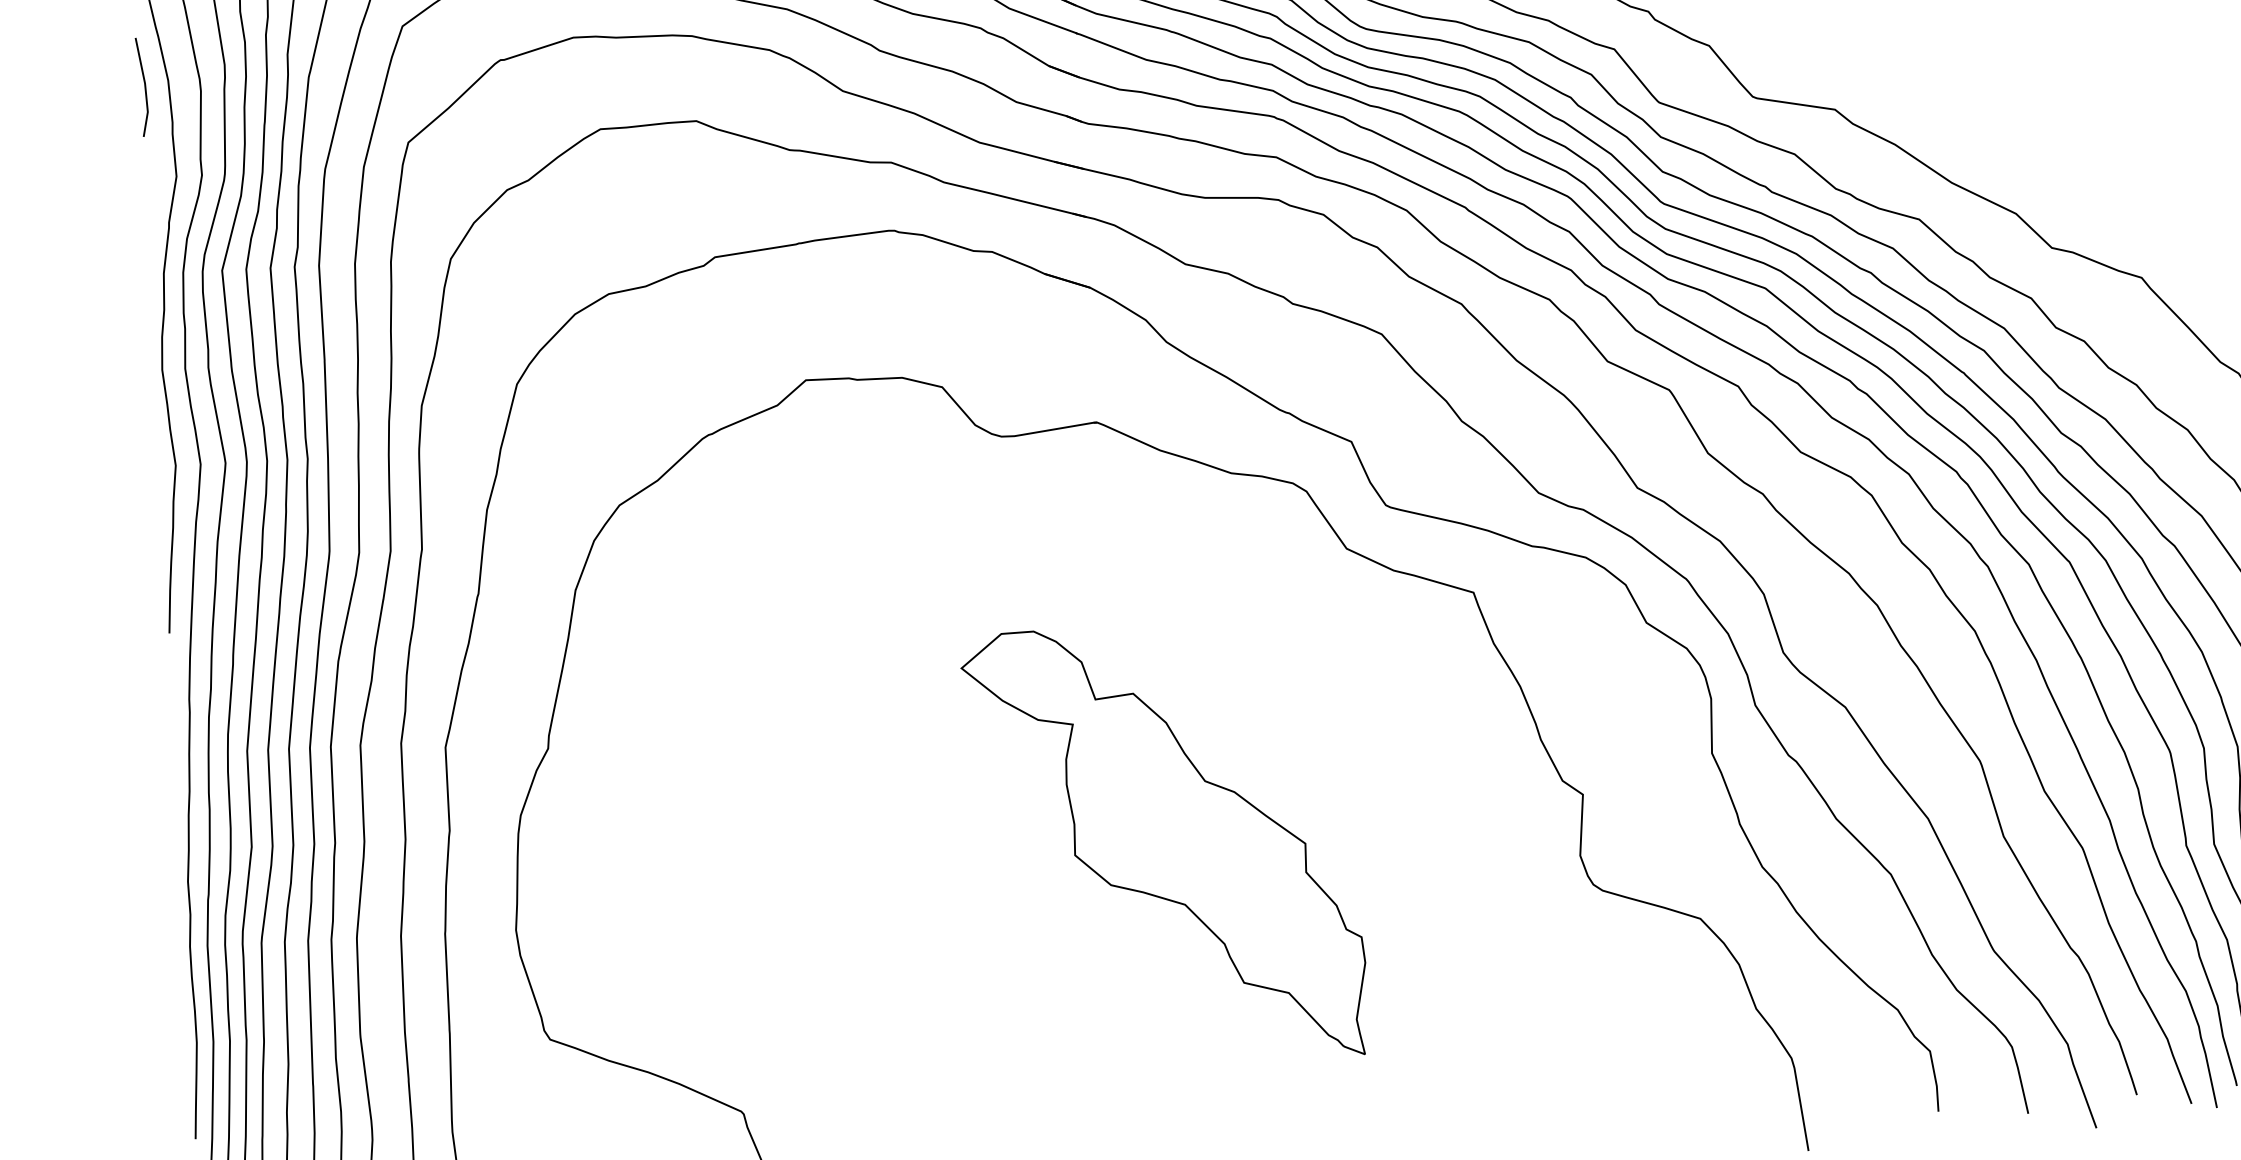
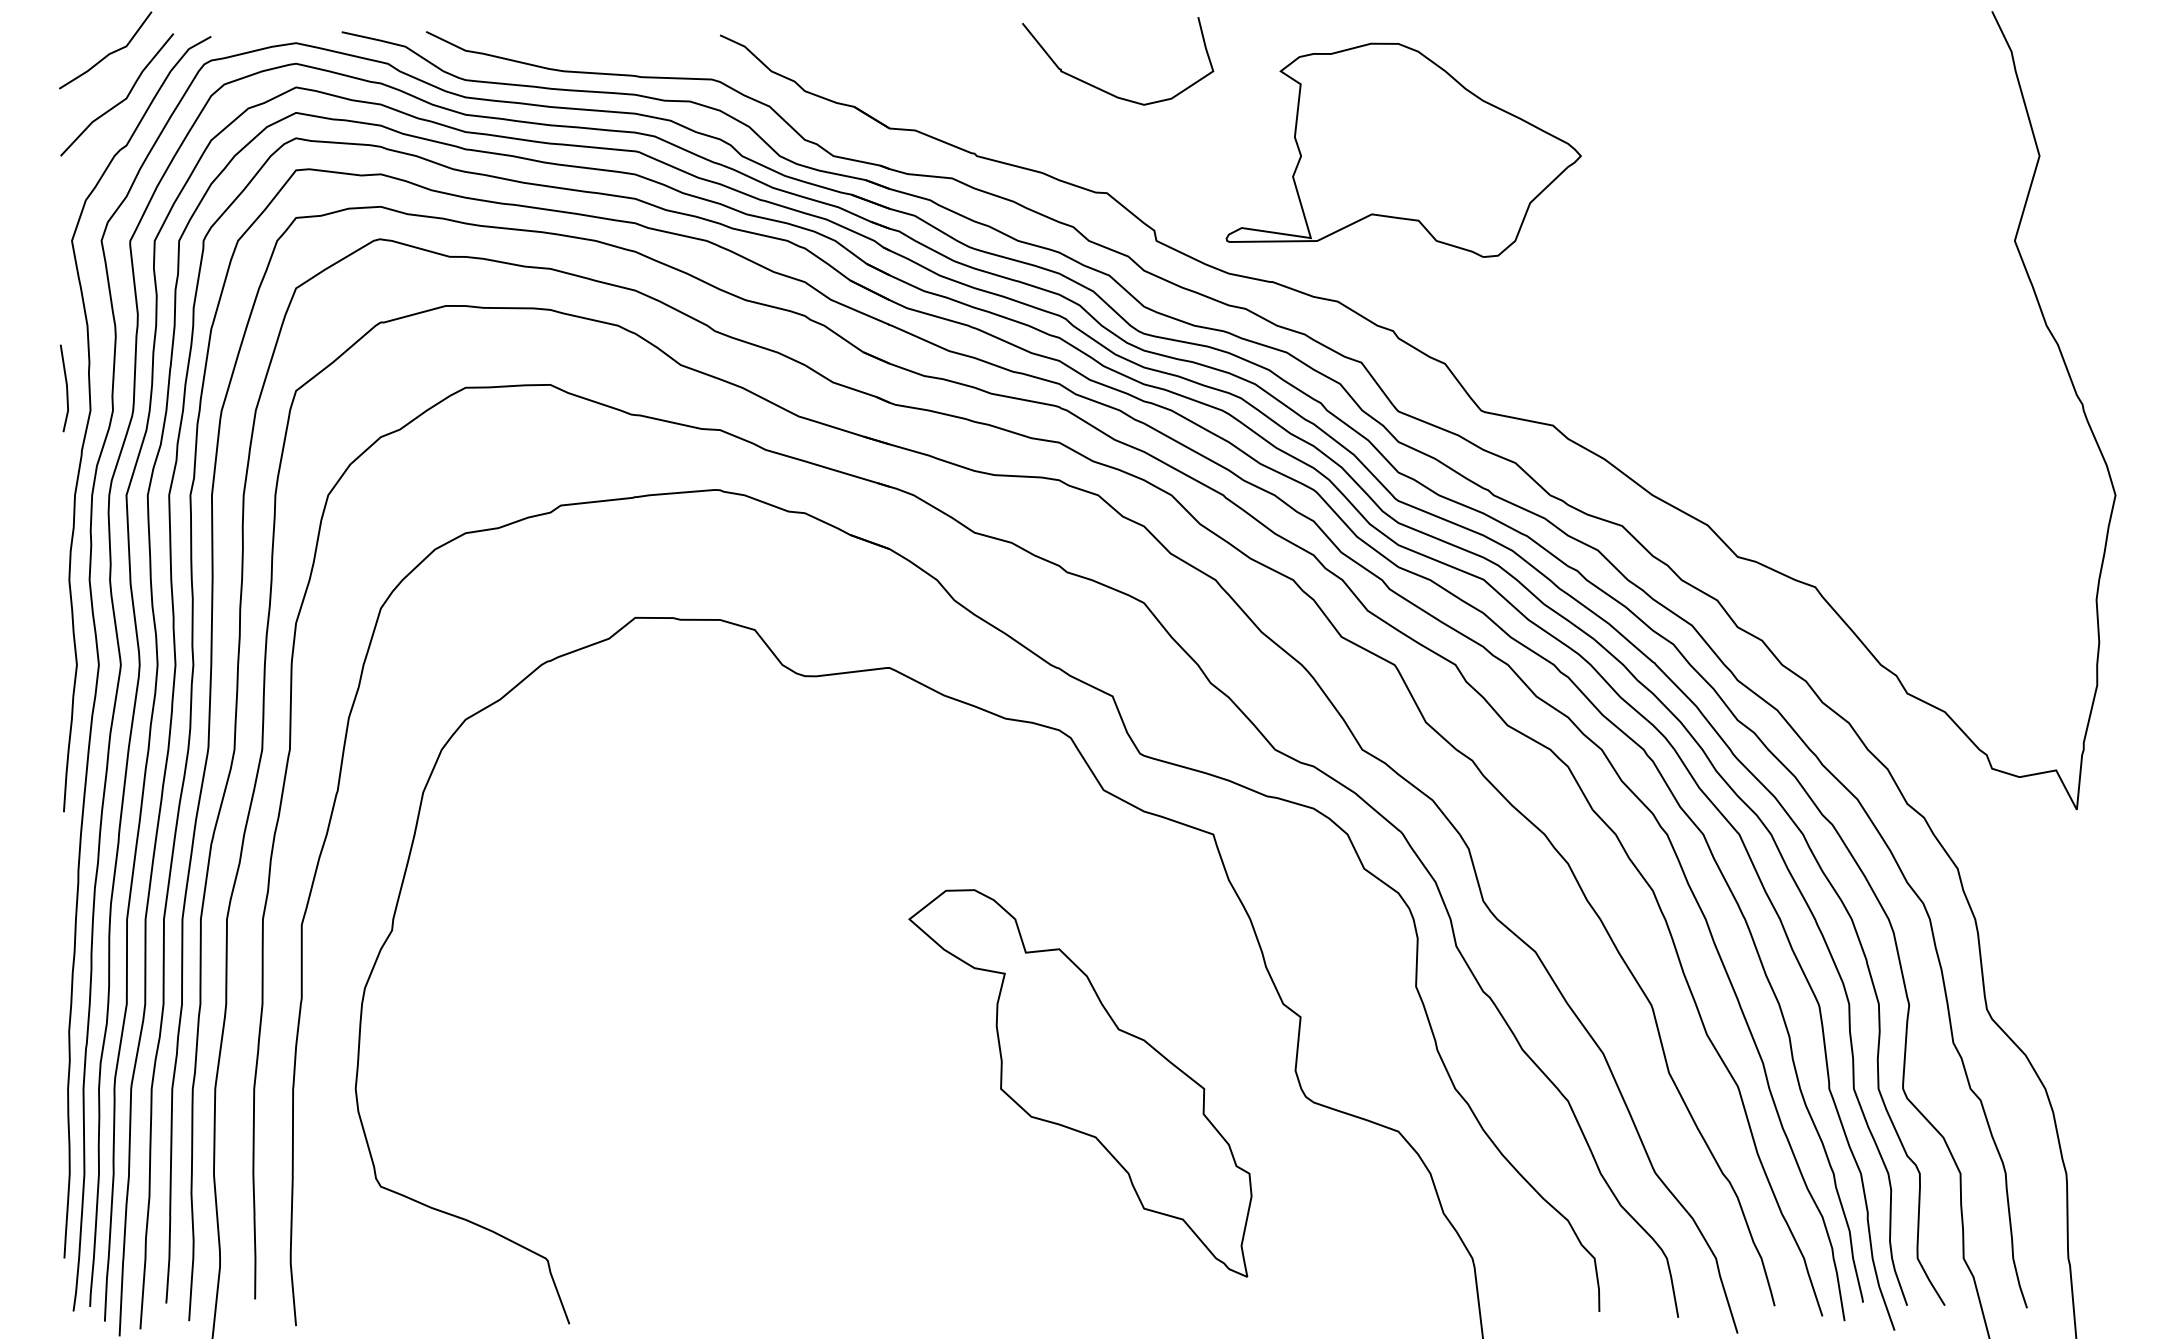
line: (144, 87) -> (66, 388), moved
part: (1164, 844) -> (1080, 1083), moved

